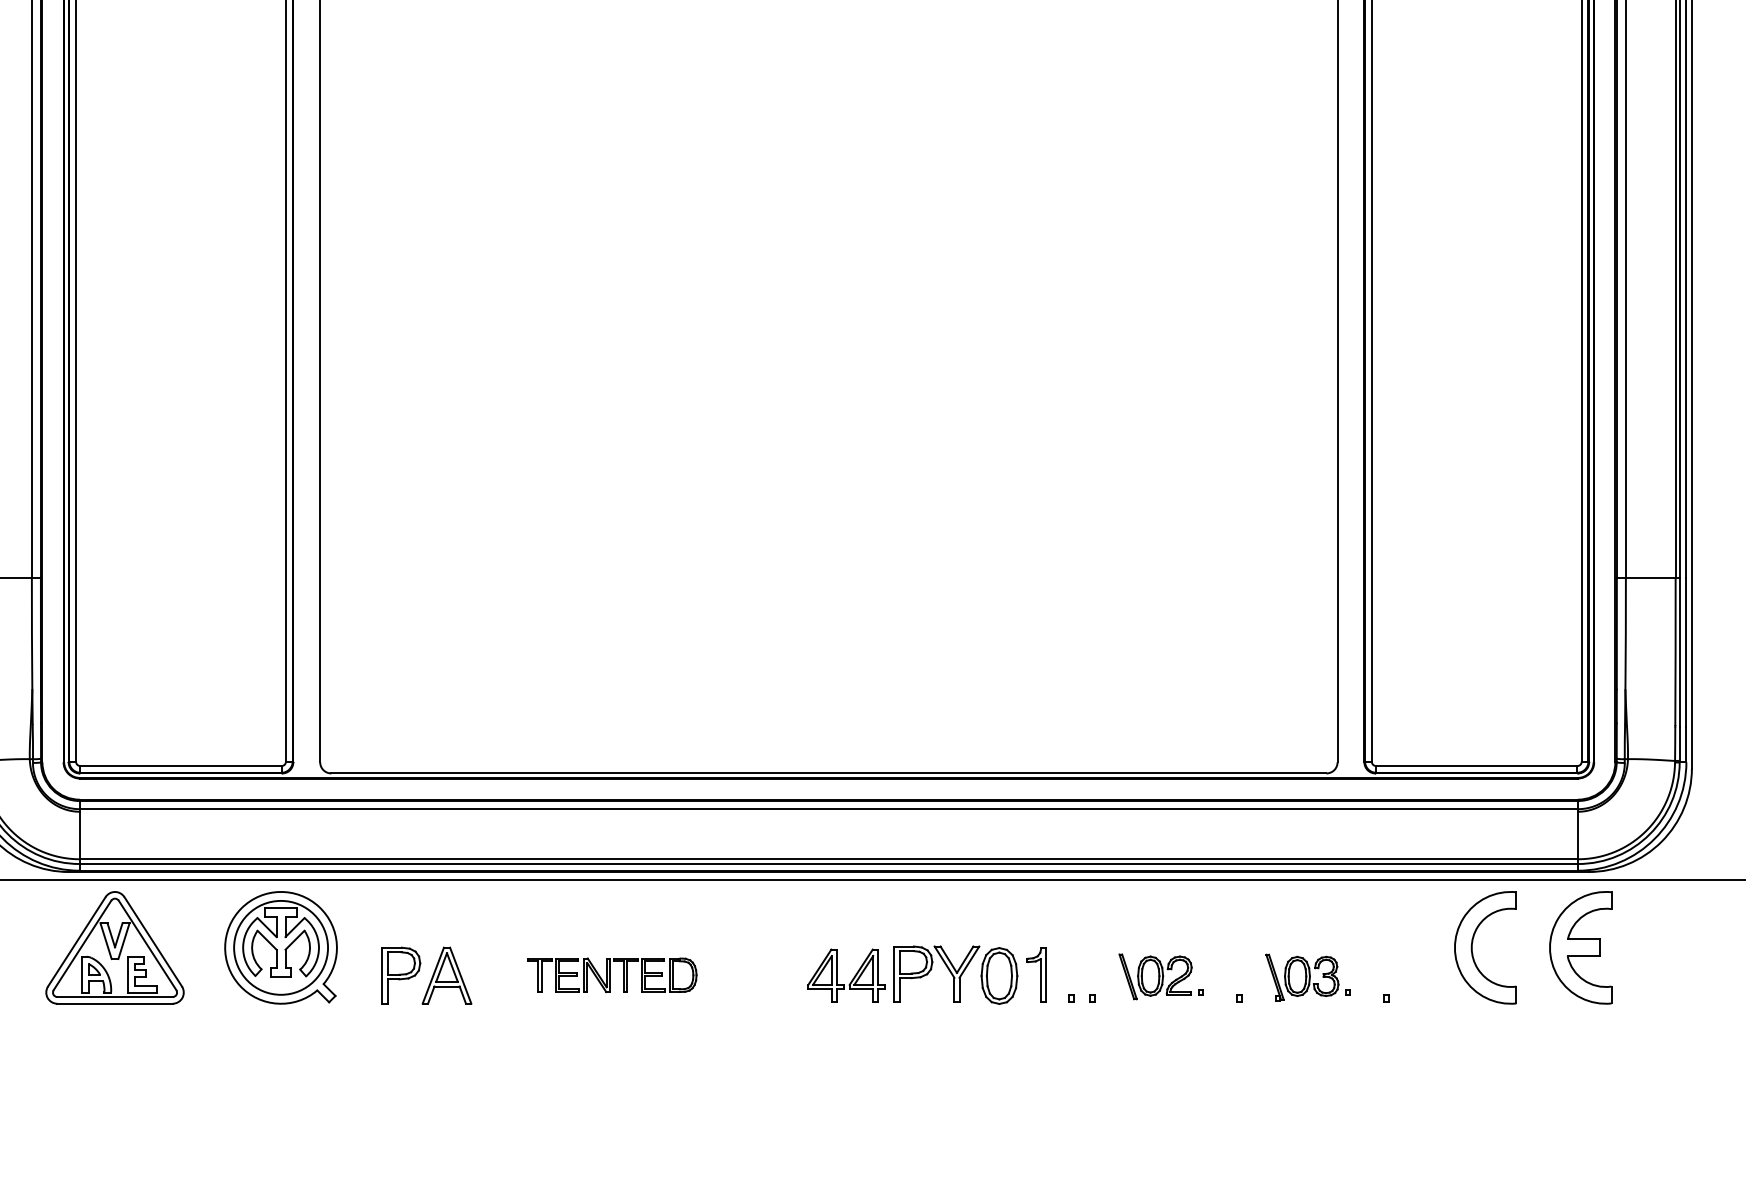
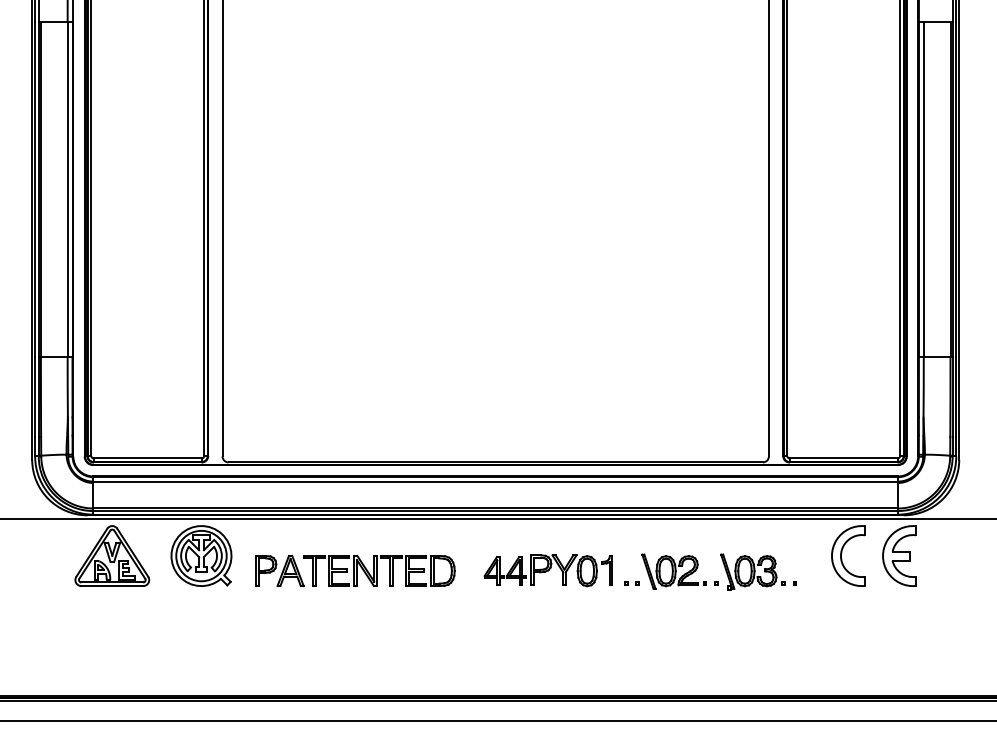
part: (612, 974) -> (379, 570), size x1.67
part: (1159, 976) -> (673, 571), size x1.43
part: (1306, 976) -> (752, 571), size x1.43

